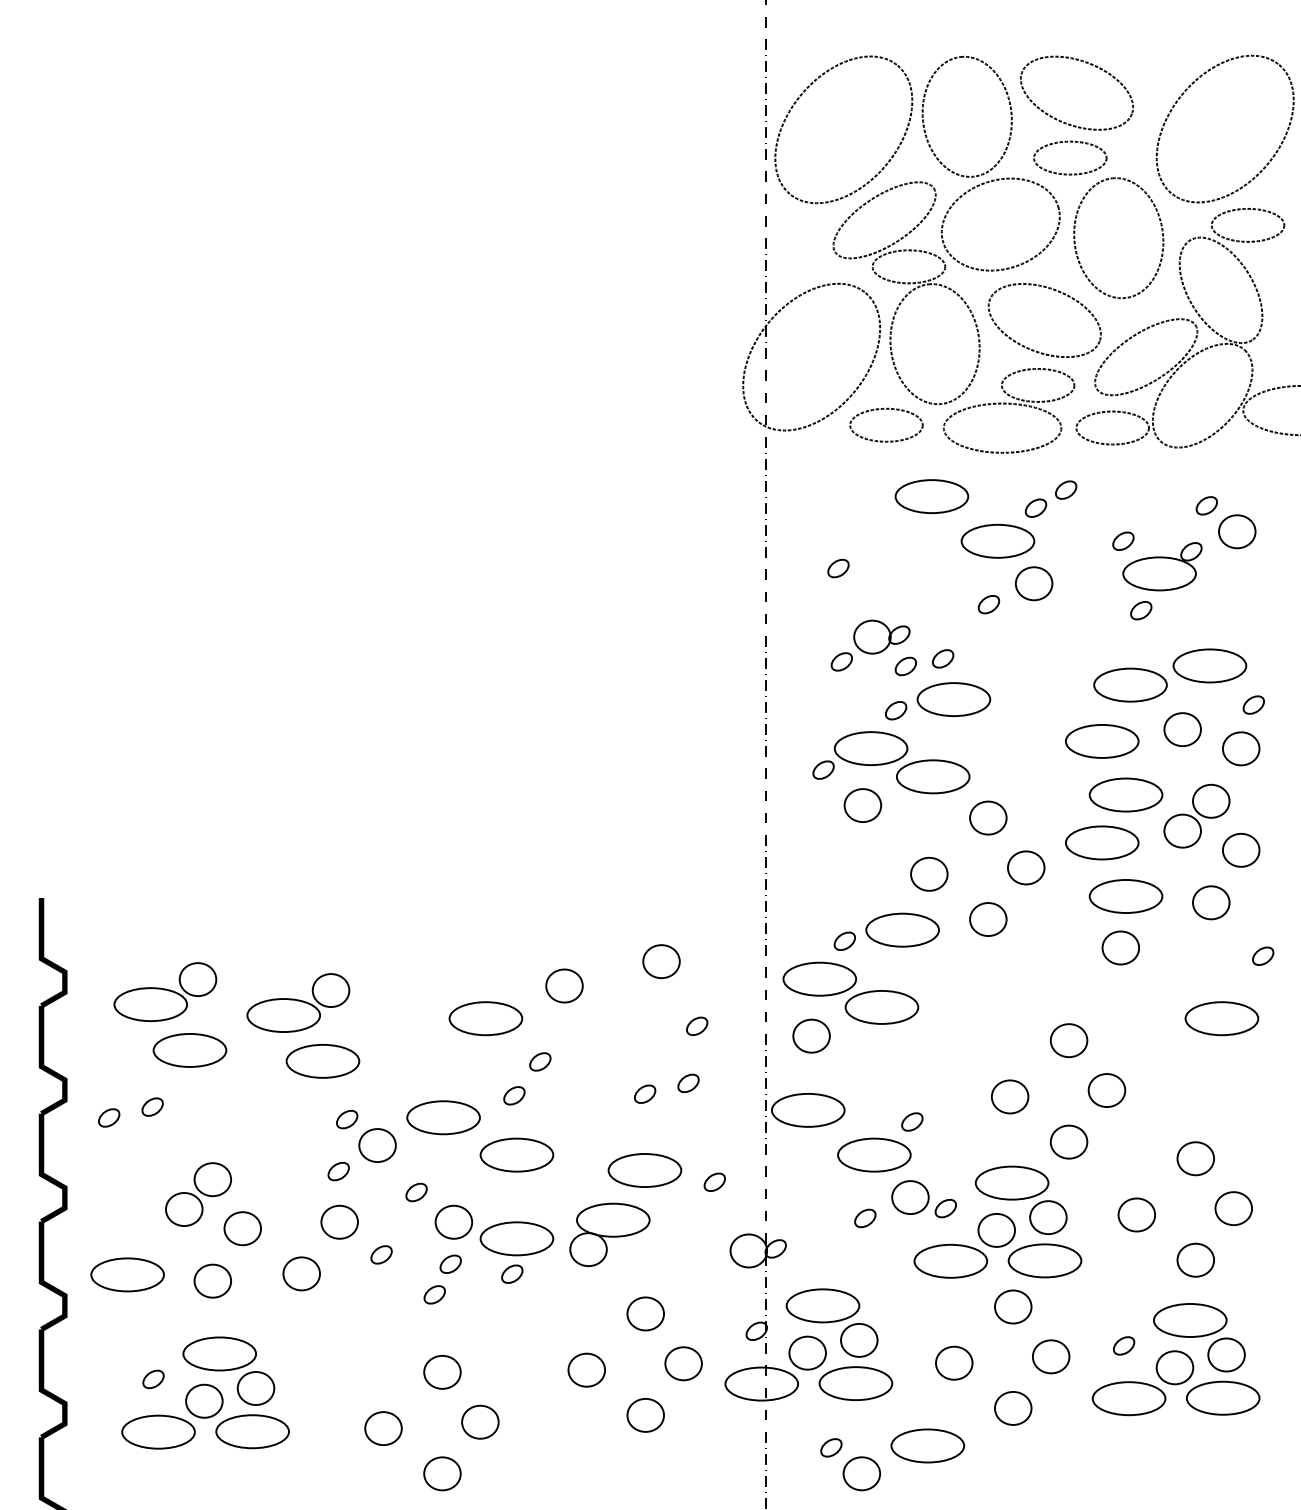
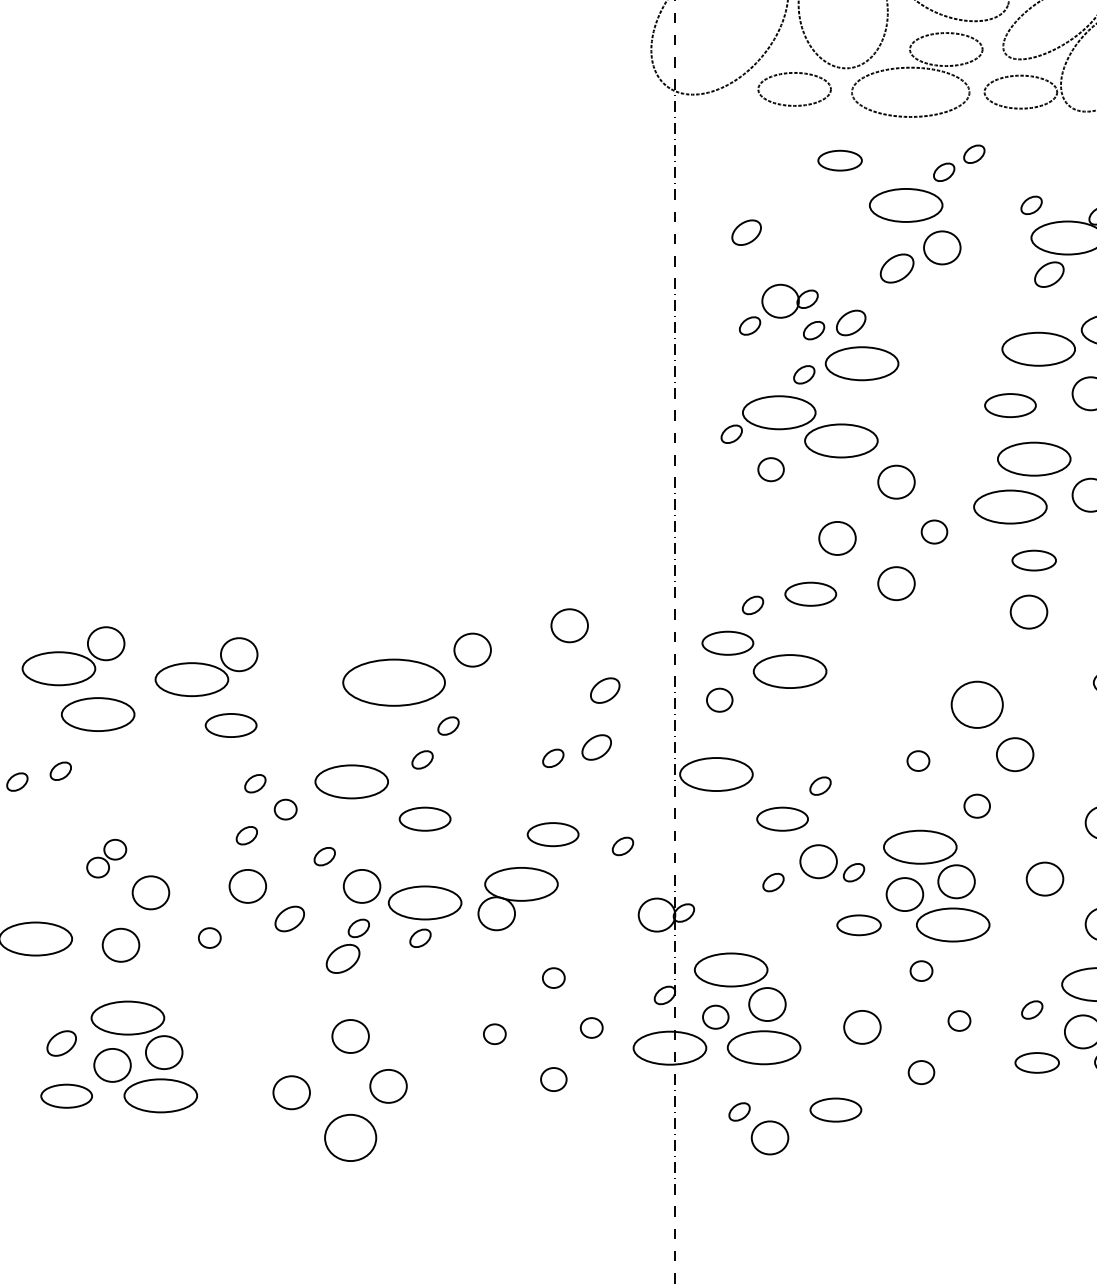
part: (931, 496) -> (839, 160), size x0.6
part: (838, 568) -> (746, 232), size x1.4
part: (988, 604) -> (896, 268), size x1.6
part: (1141, 610) -> (1049, 274), size x1.4
part: (943, 658) -> (851, 322), size x1.4
part: (1102, 741) -> (1010, 405), size x0.7
part: (862, 805) -> (770, 469), size x0.7
part: (1026, 867) -> (934, 531), size x0.7
part: (1125, 896) -> (1033, 560), size x0.6
part: (902, 929) -> (810, 593), size x0.7
part: (819, 978) -> (727, 642), size x0.7
part: (485, 1018) -> (393, 682), size x1.4
part: (697, 1025) -> (605, 689), size x1.4
part: (811, 1035) -> (719, 699), size x0.7
part: (1068, 1040) -> (976, 704), size x1.4
part: (322, 1061) -> (230, 725), size x0.7
part: (688, 1083) -> (596, 747), size x1.4
part: (1010, 1096) -> (918, 760), size x0.6
part: (1068, 1141) -> (976, 805), size x0.7
part: (377, 1145) -> (285, 809), size x0.6
part: (516, 1154) -> (424, 818), size x0.7
part: (874, 1154) -> (782, 818), size x0.7
part: (644, 1170) -> (552, 834), size x0.7
part: (198, 1194) -> (106, 858), size x0.6
part: (381, 1254) -> (289, 918), size x1.4
part: (950, 1260) -> (858, 924), size x0.6
part: (301, 1273) -> (209, 937), size x0.6
part: (434, 1294) -> (342, 958), size x1.6
part: (1013, 1306) -> (921, 970), size x0.6
part: (645, 1313) -> (553, 977), size x0.6
part: (807, 1352) -> (715, 1016), size x0.7
part: (1051, 1356) -> (959, 1020), size x0.6
part: (683, 1363) -> (591, 1027), size x0.6
part: (586, 1369) -> (494, 1033), size x0.6
part: (153, 1379) -> (61, 1043), size x1.4
part: (1128, 1398) -> (1036, 1062), size x0.6
part: (1013, 1408) -> (921, 1072), size x0.7
part: (645, 1415) -> (553, 1079), size x0.7
part: (158, 1431) -> (66, 1095), size x0.7
part: (927, 1445) -> (835, 1109), size x0.7
part: (442, 1473) -> (350, 1137), size x1.4

